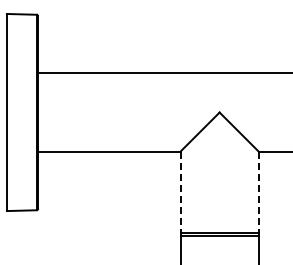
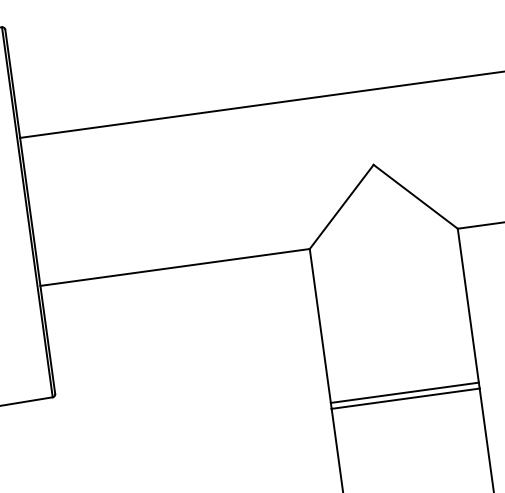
line: (180, 192) -> (320, 326), dashed -> solid
line: (258, 192) -> (467, 306), dashed -> solid

